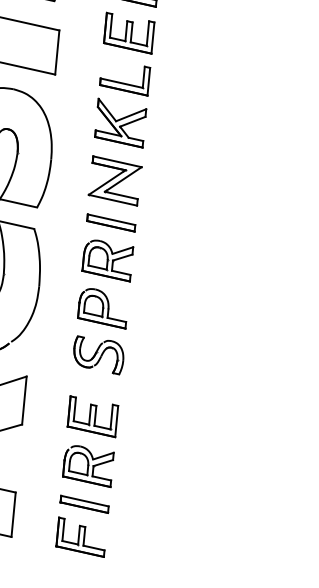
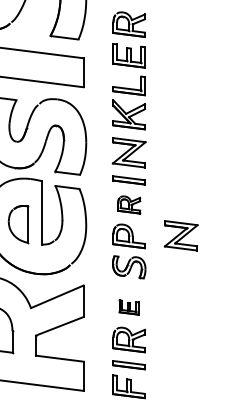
part: (106, 259) -> (128, 204), size x0.7
part: (181, 314) -> (180, 235), added
part: (91, 416) -> (128, 307), size x0.6

